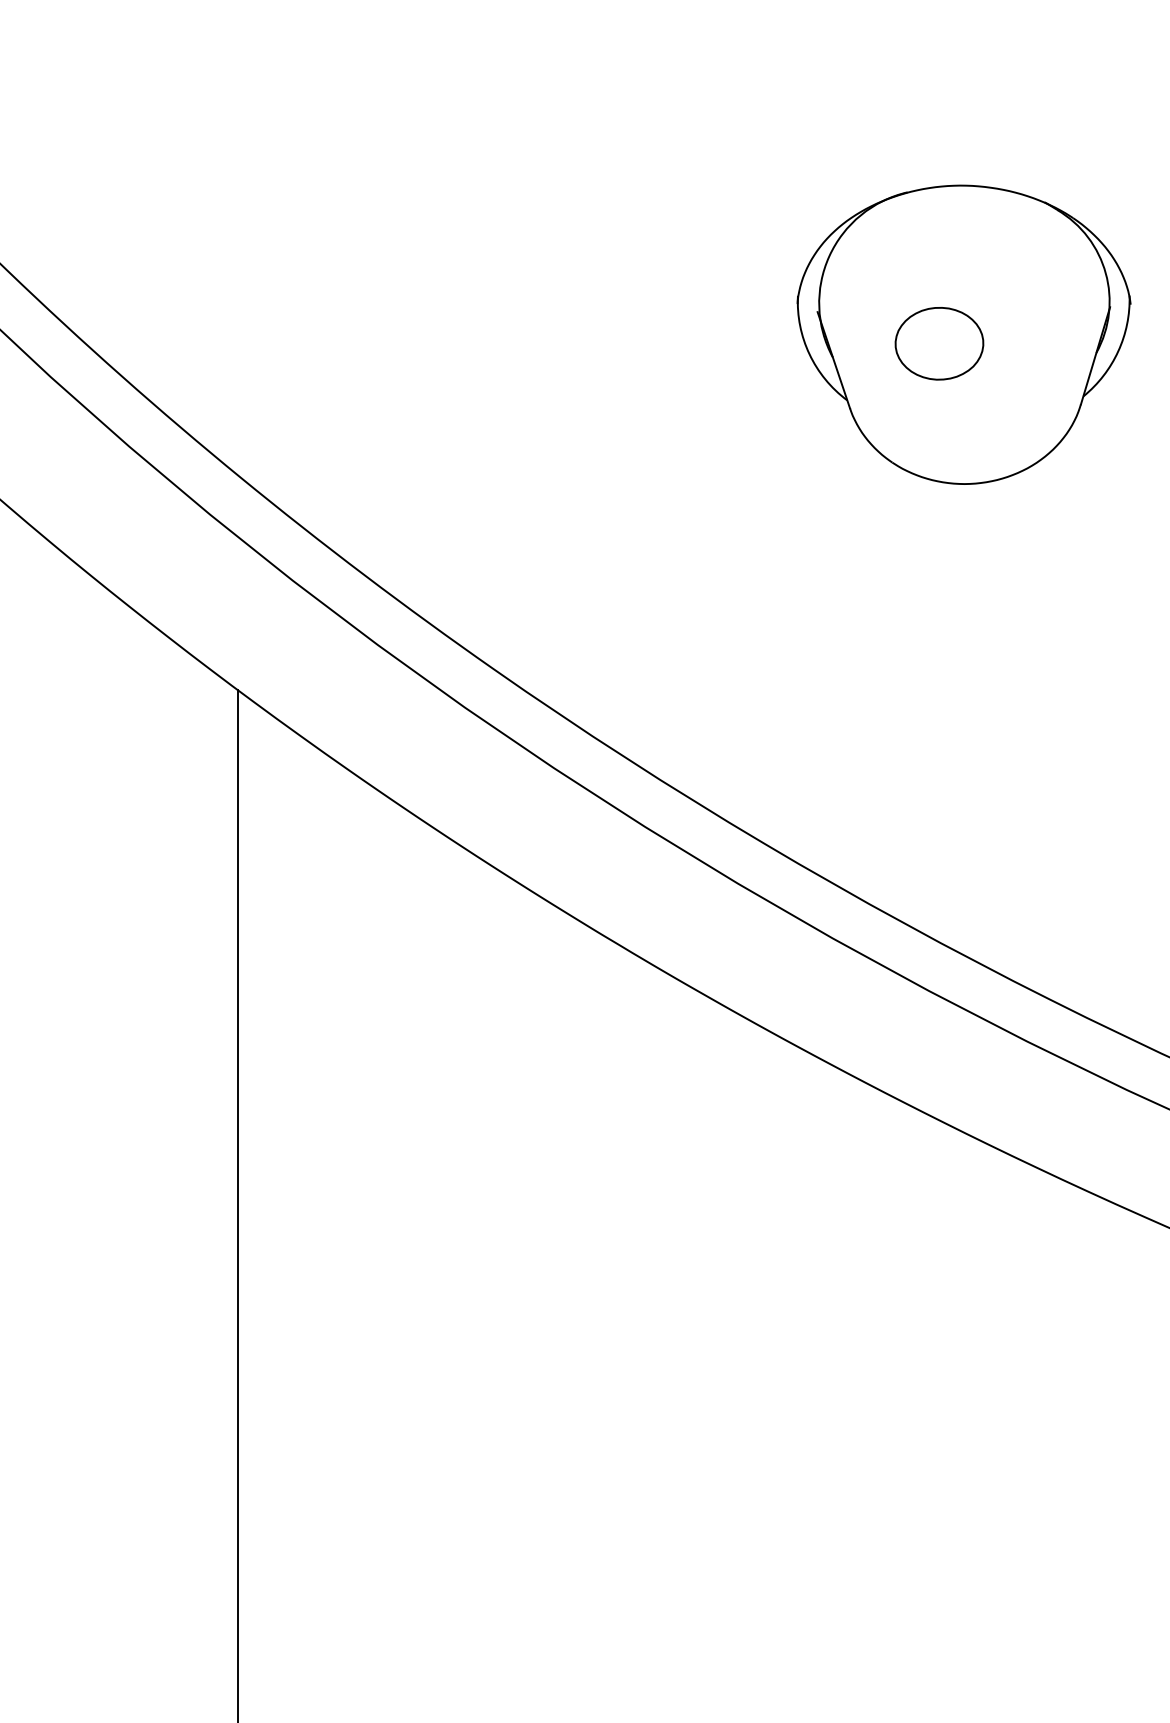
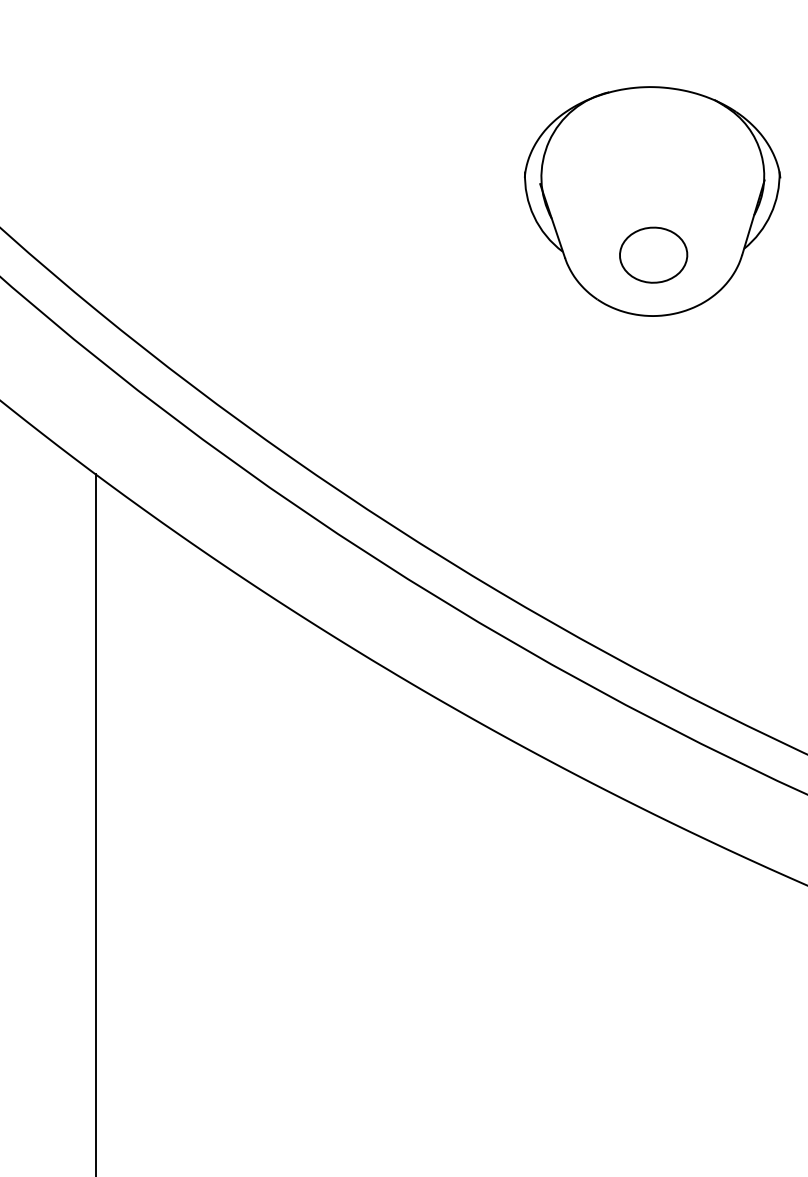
part: (939, 343) -> (653, 255), moved

